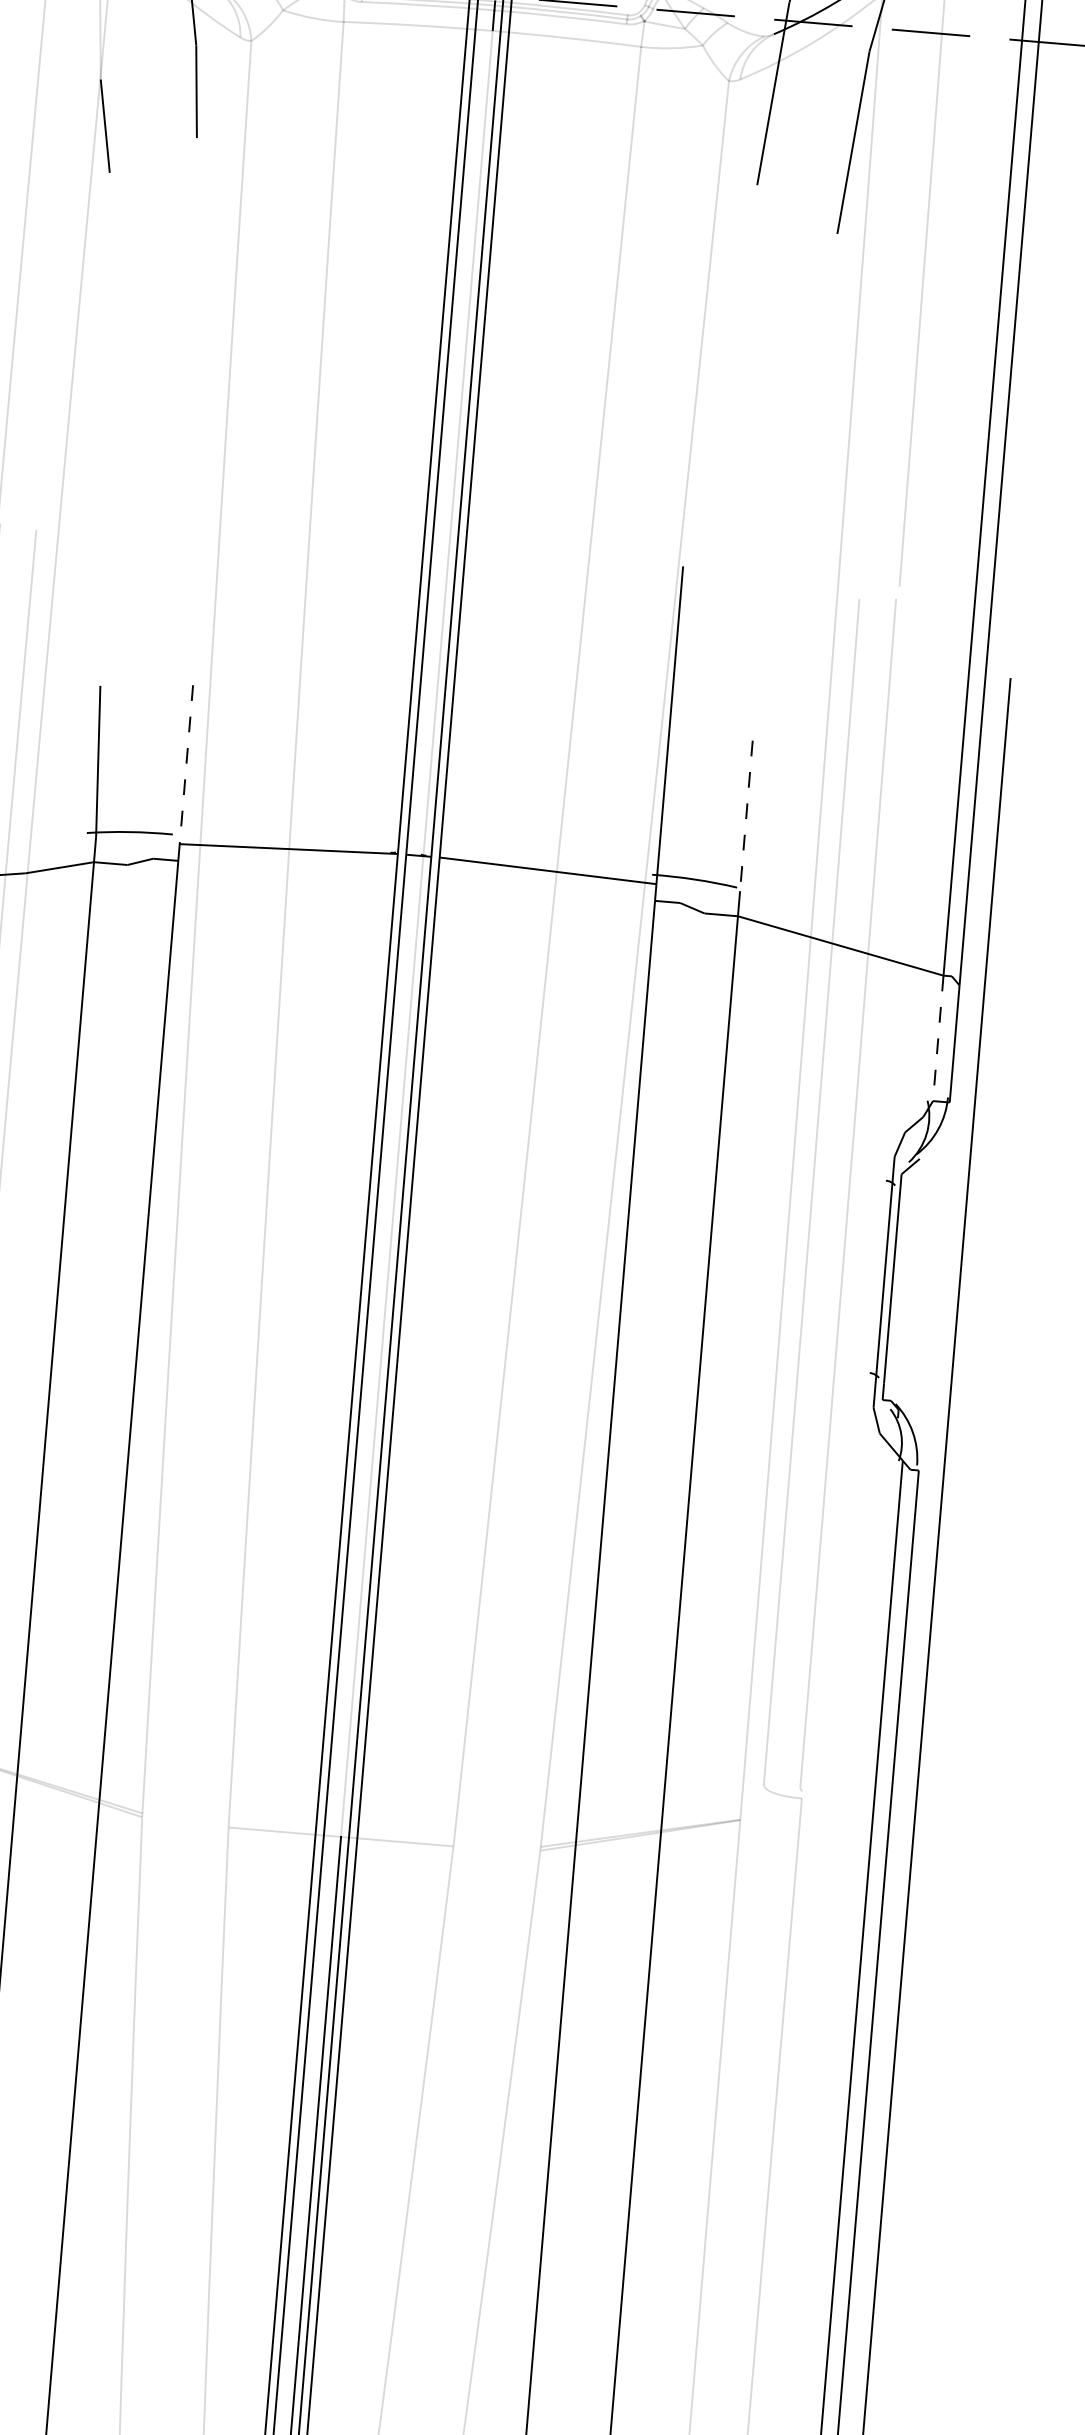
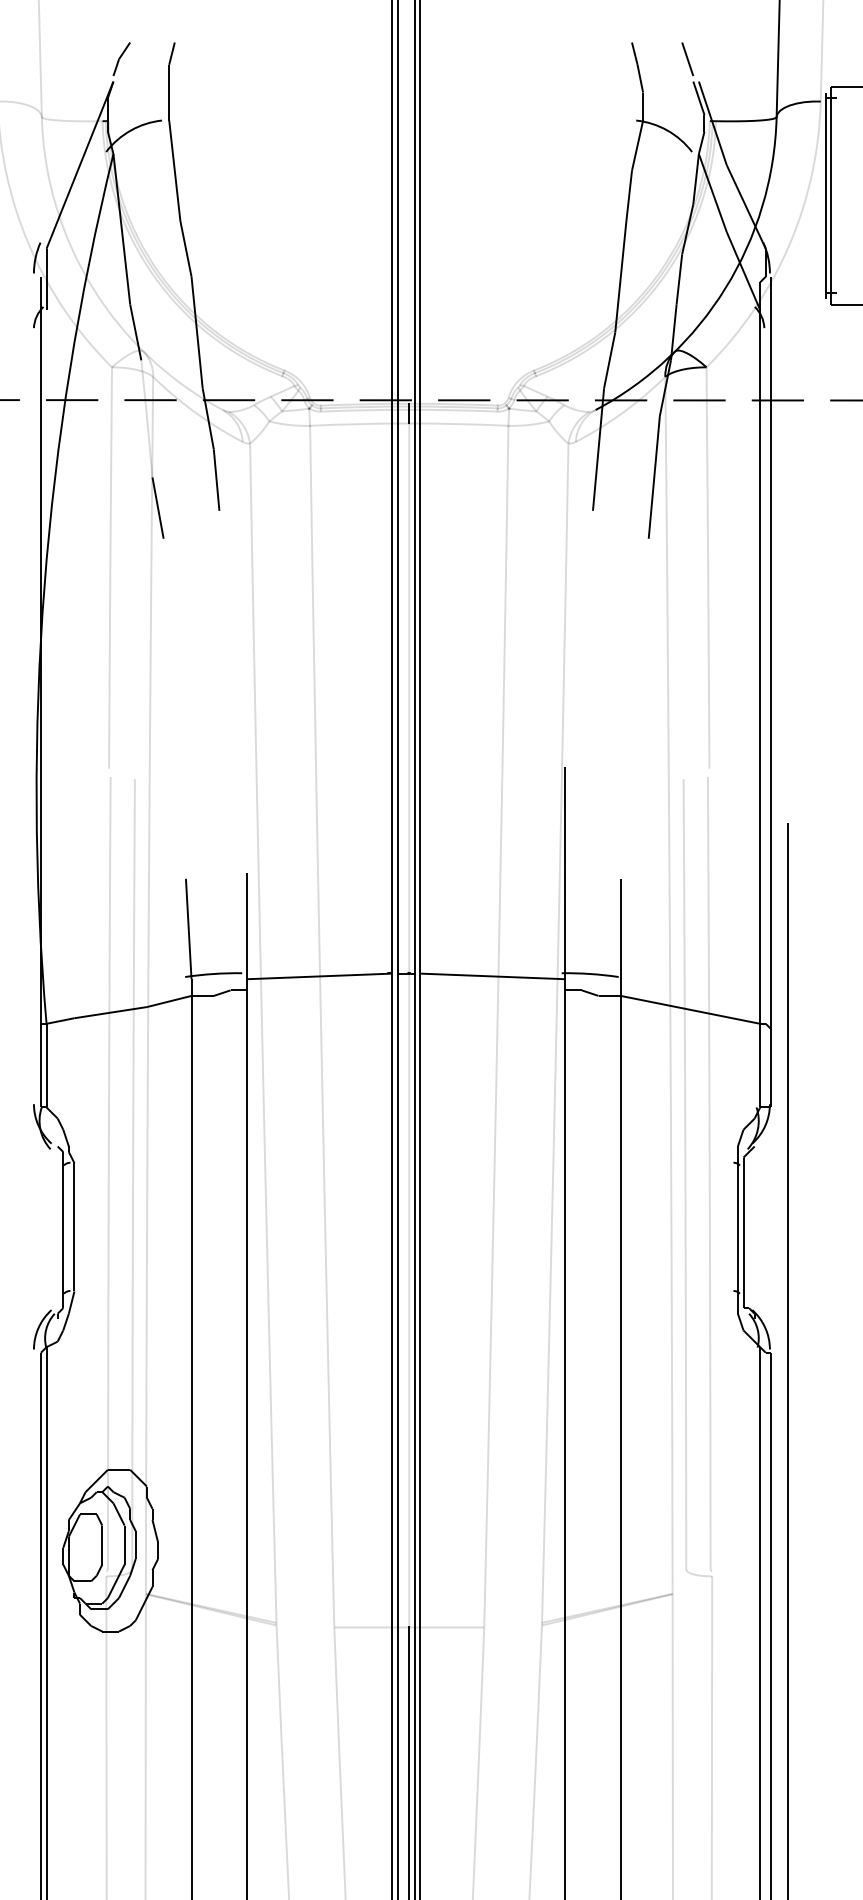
line: (186, 765) -> (247, 926), dashed -> solid
line: (745, 816) -> (620, 929), dashed -> solid
line: (938, 1038) -> (760, 1065), dashed -> solid

